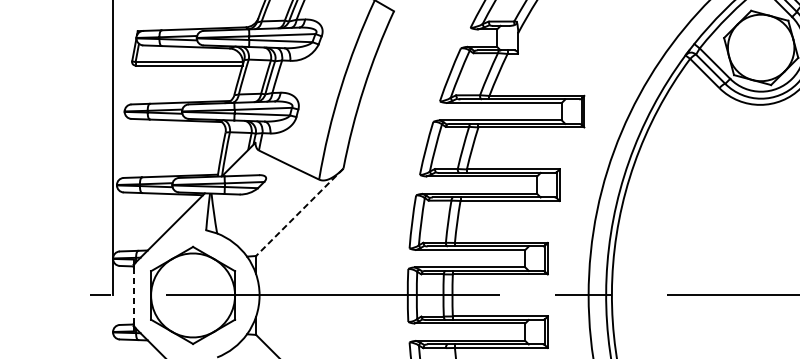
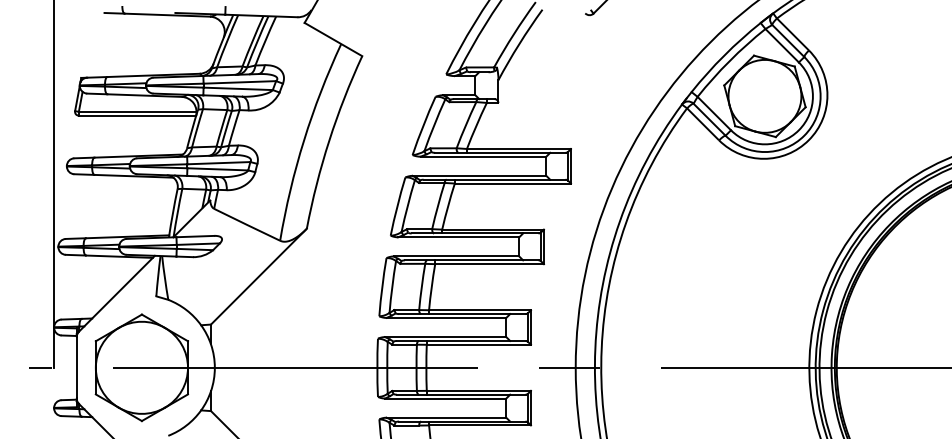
line: (299, 212) -> (258, 276), dashed -> solid
line: (133, 295) -> (76, 367), dashed -> solid

